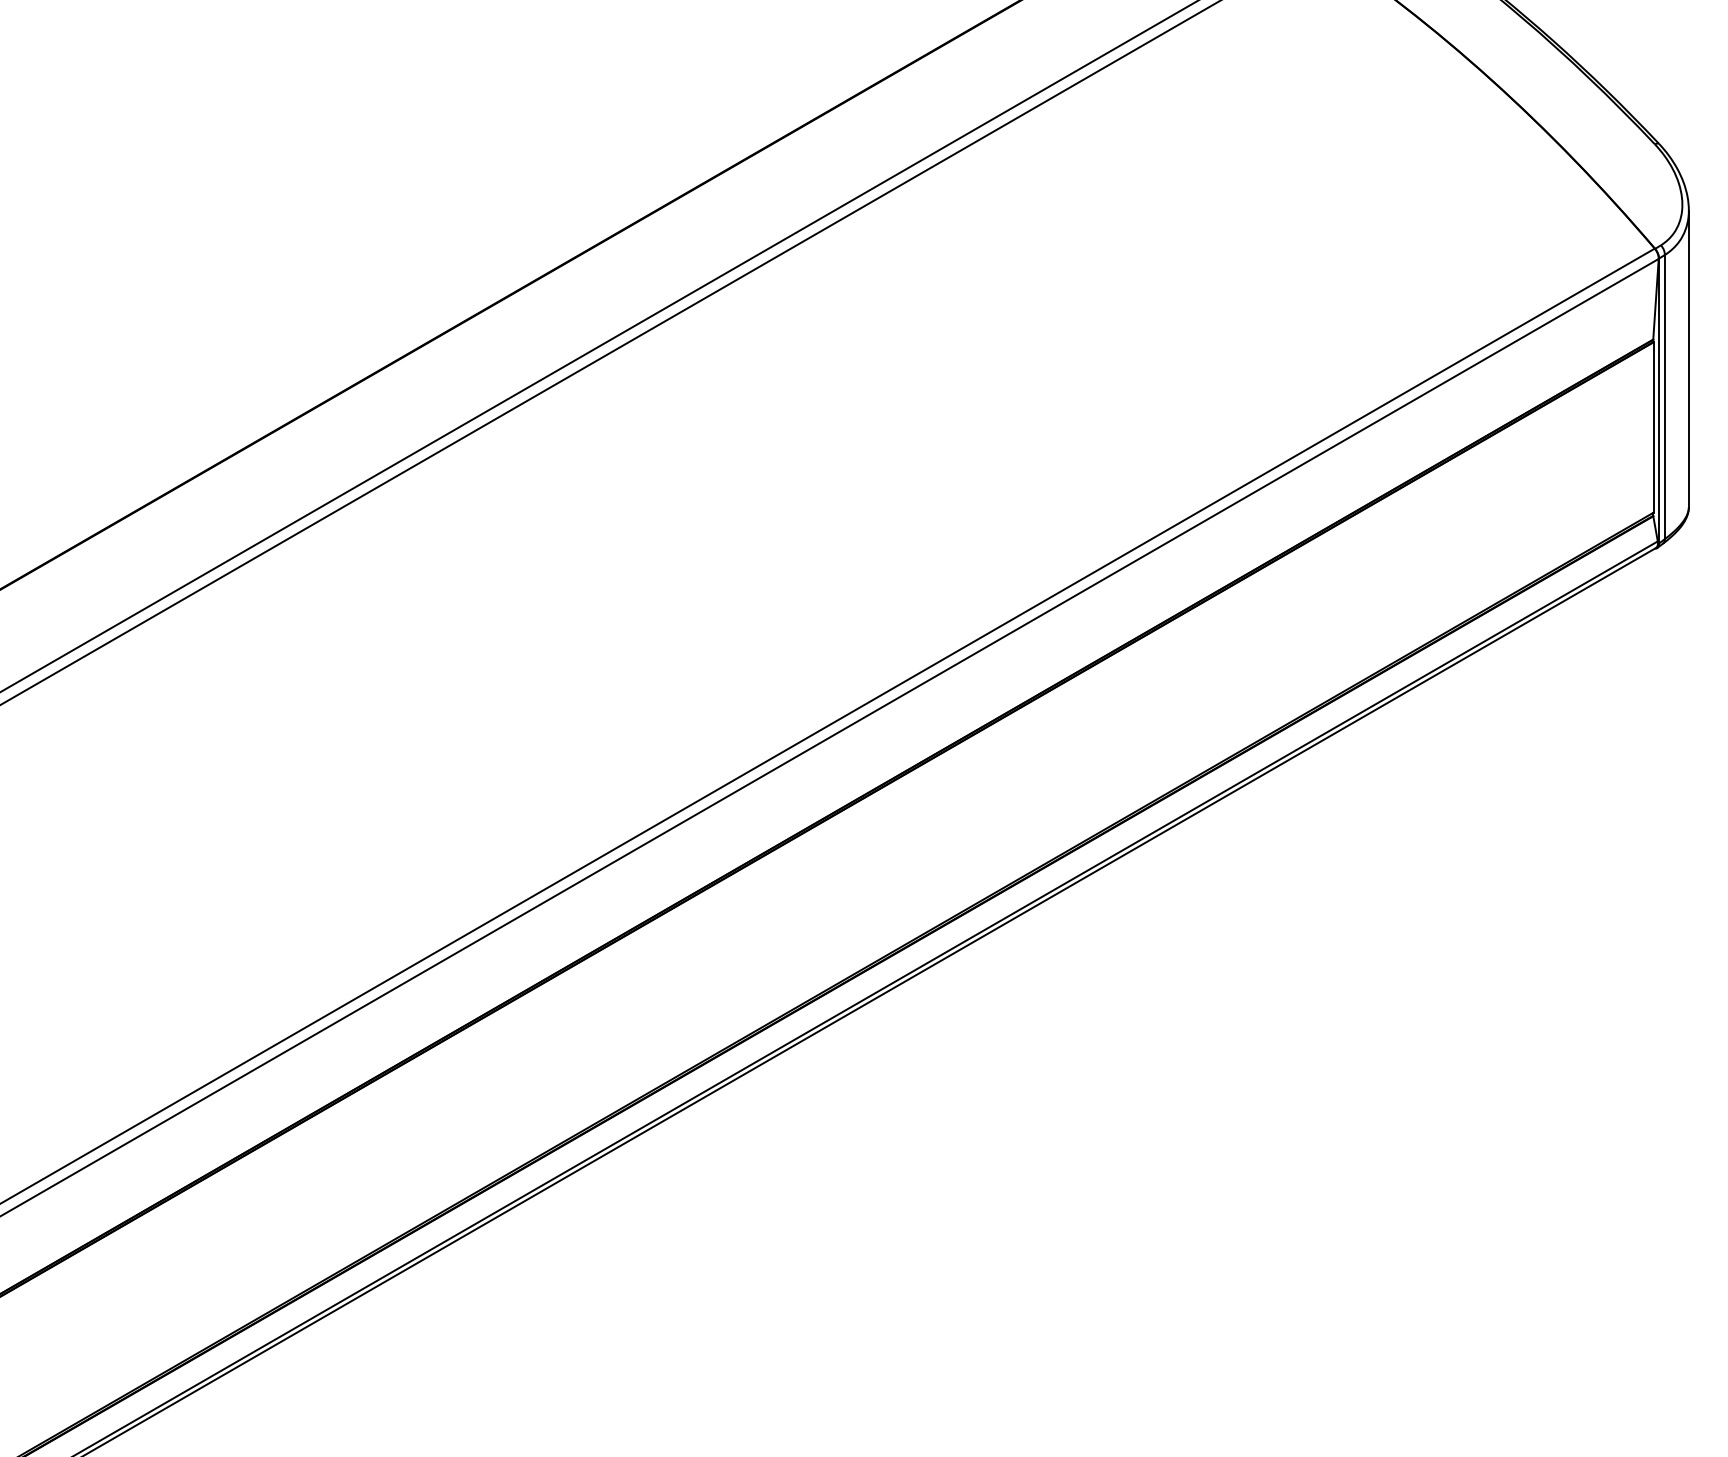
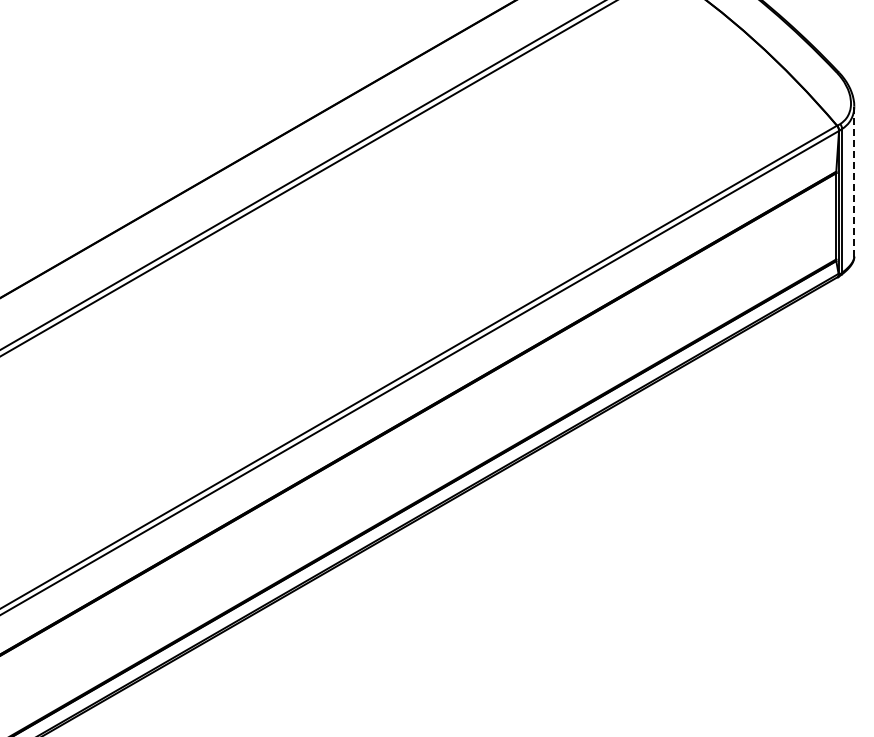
line: (1689, 358) -> (854, 181), solid -> dashed

